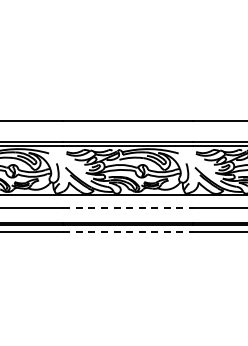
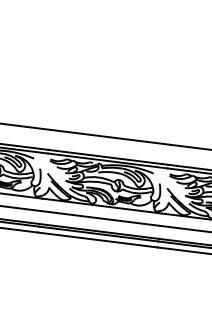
line: (128, 208) -> (101, 218), dashed -> solid
line: (128, 231) -> (98, 239), dashed -> solid

